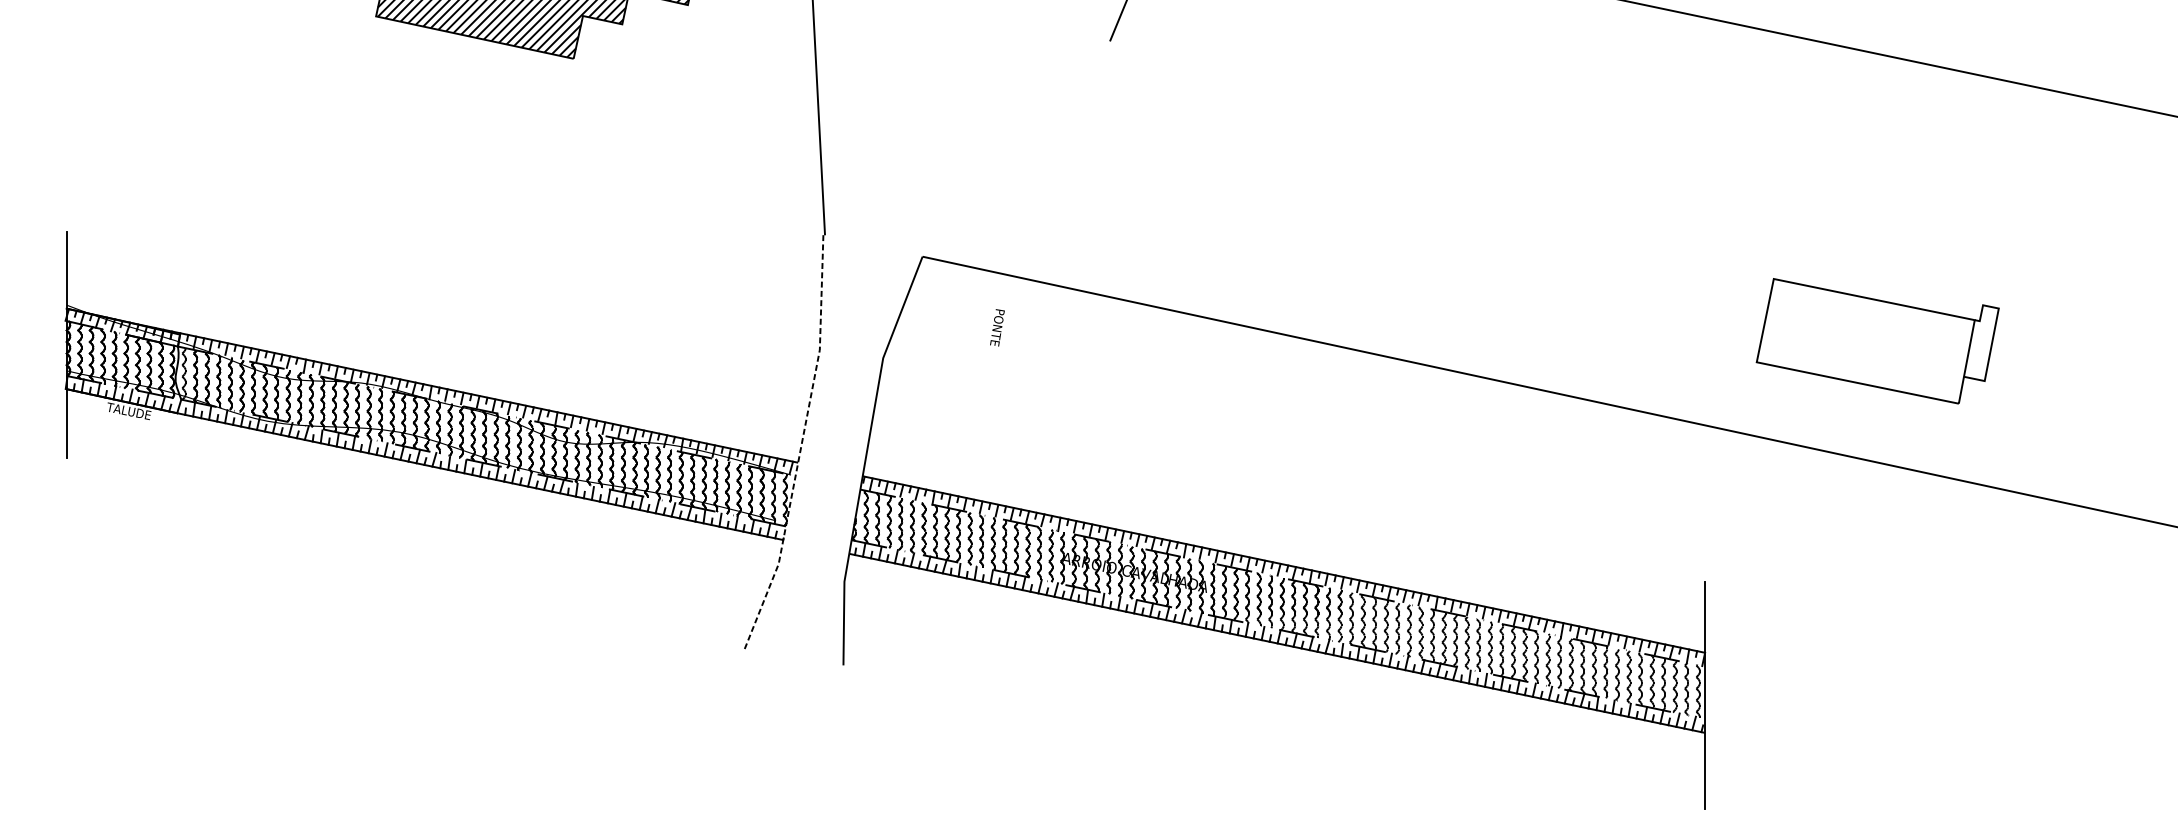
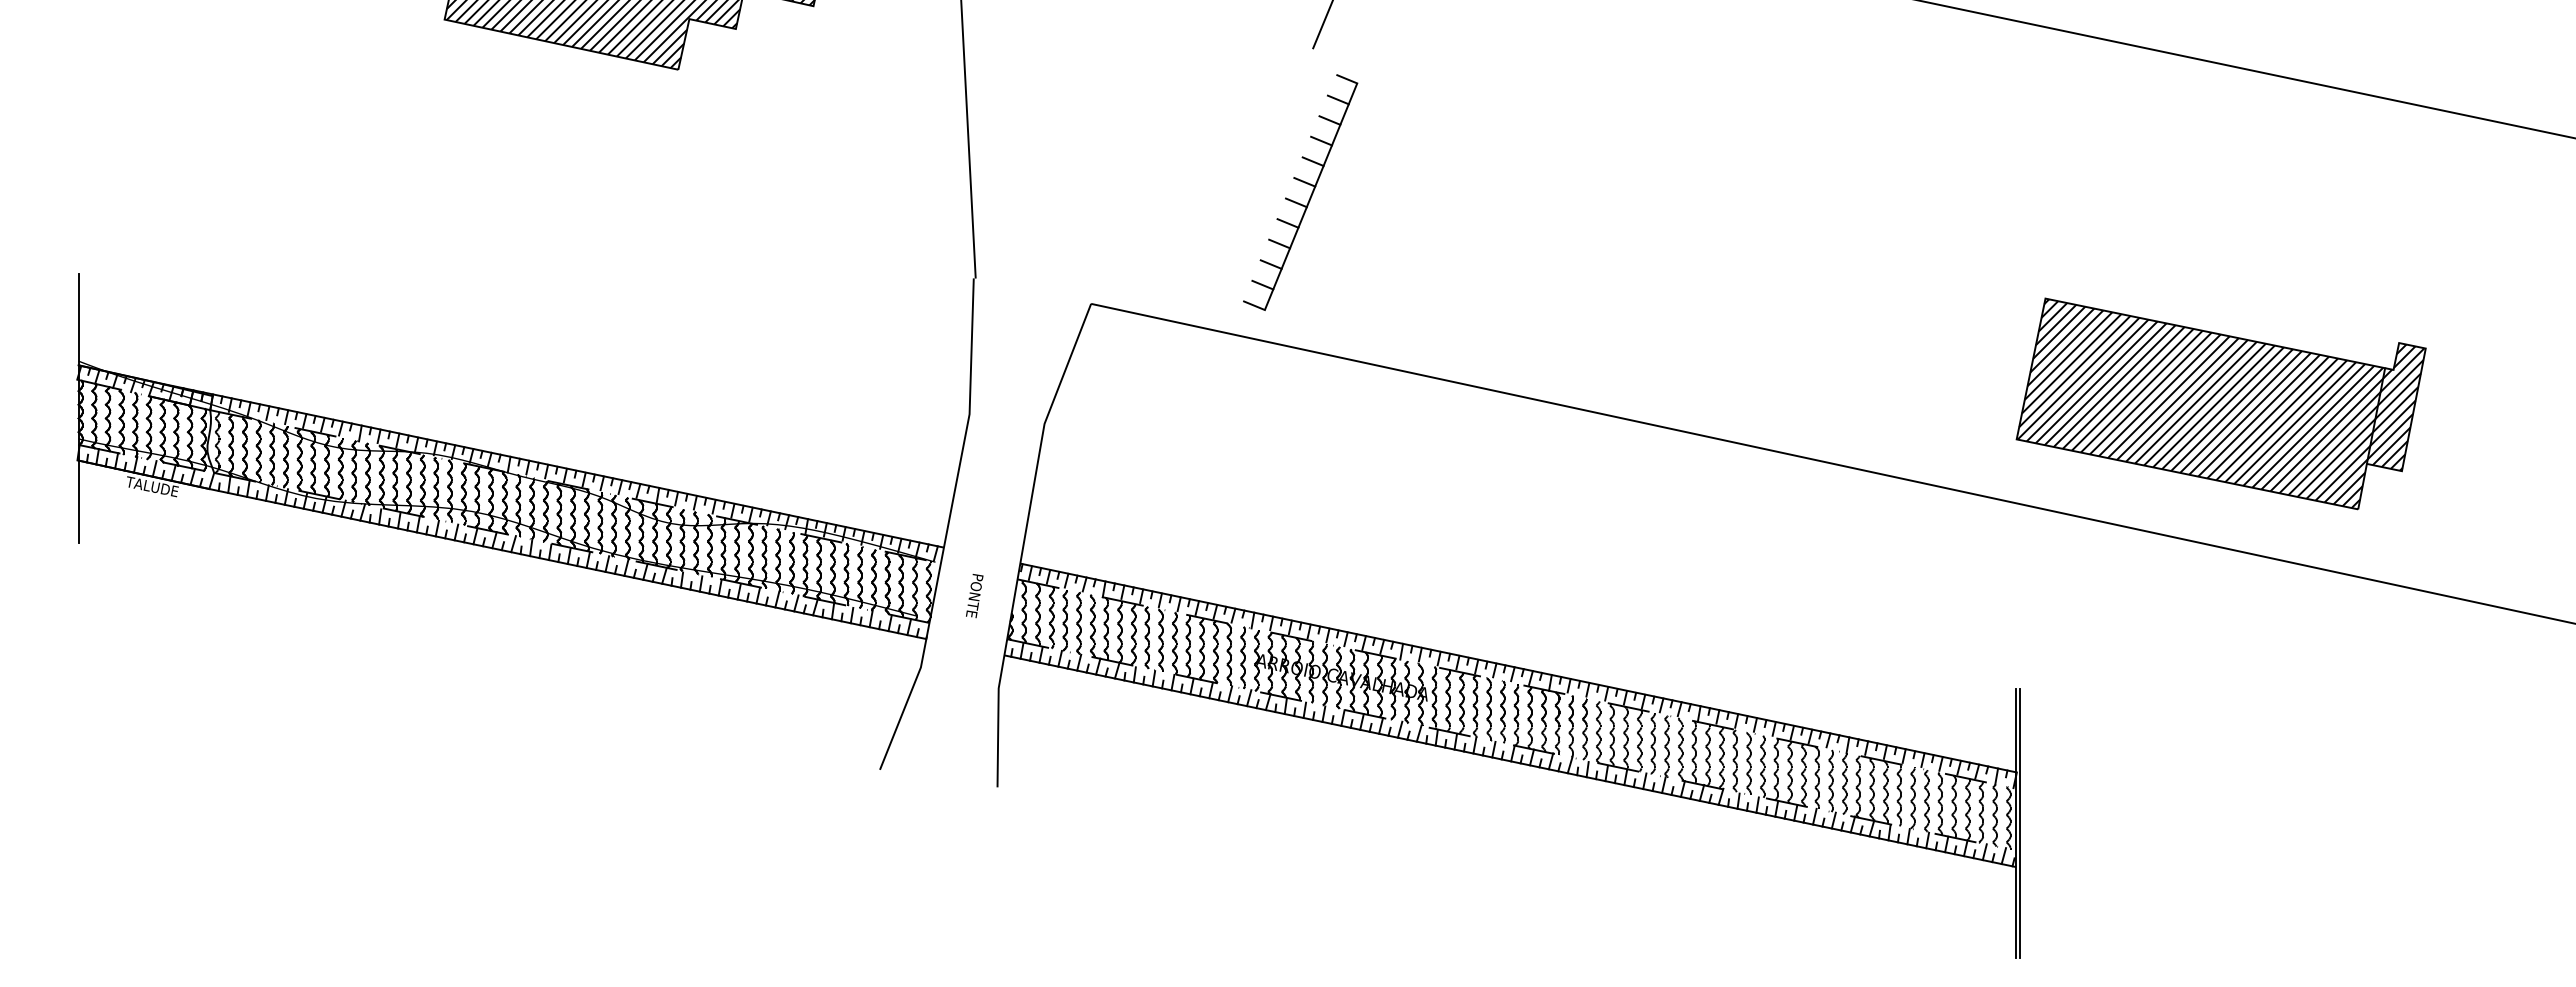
part: (1102, 154) -> (1304, 183), added
text: (997, 328) -> (974, 596), moved
part: (1877, 340) -> (2220, 403), size x1.43
line: (801, 447) -> (947, 529), dashed -> solid
line: (1707, 695) -> (2019, 823), added

